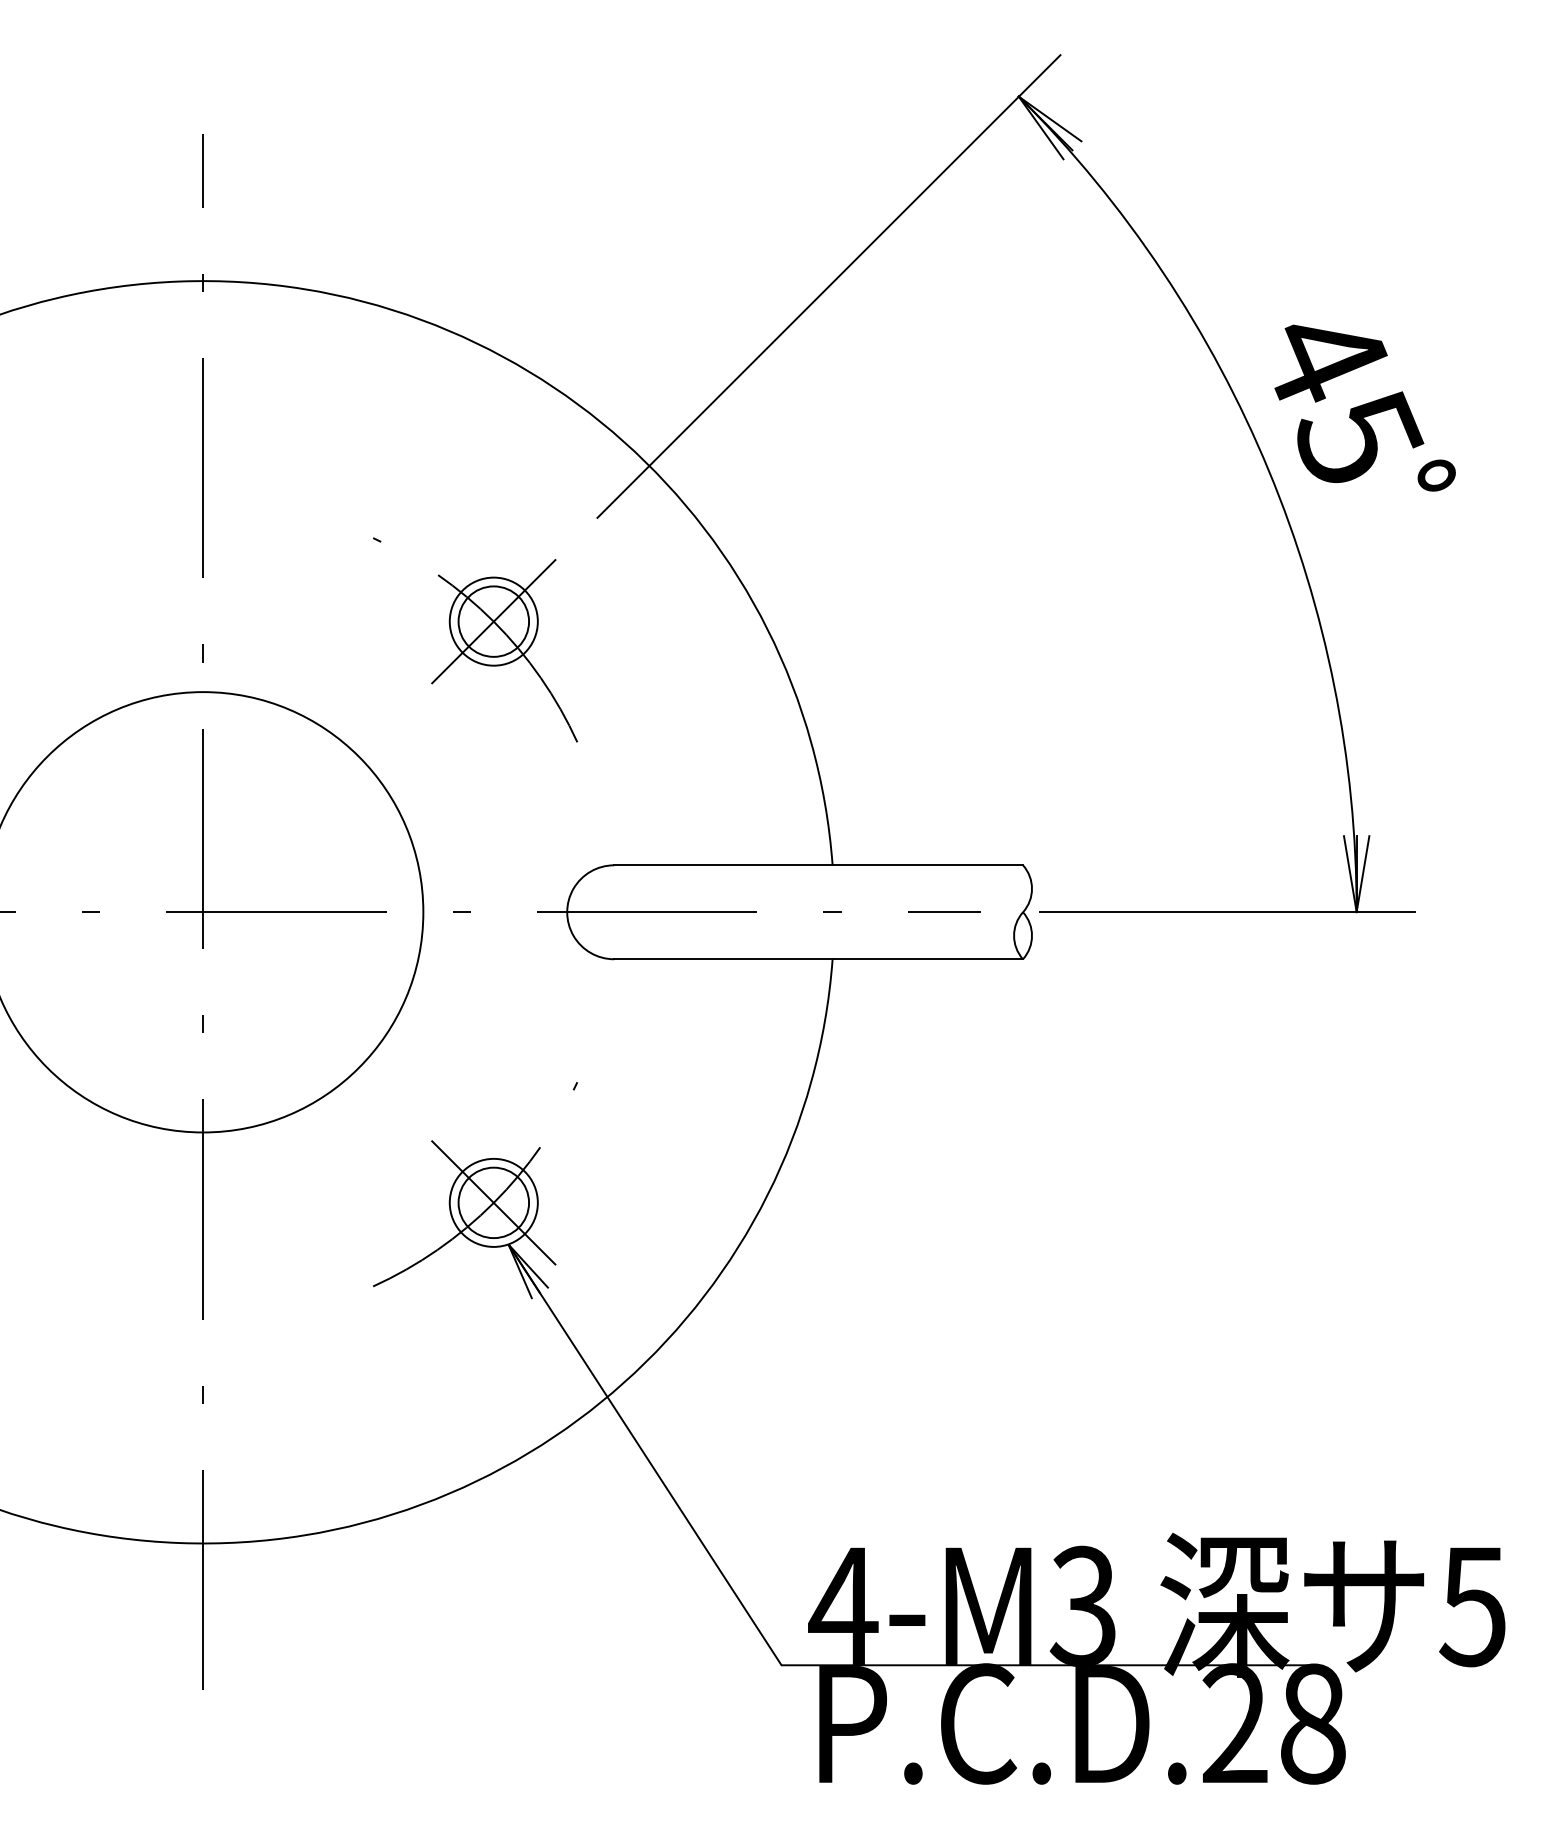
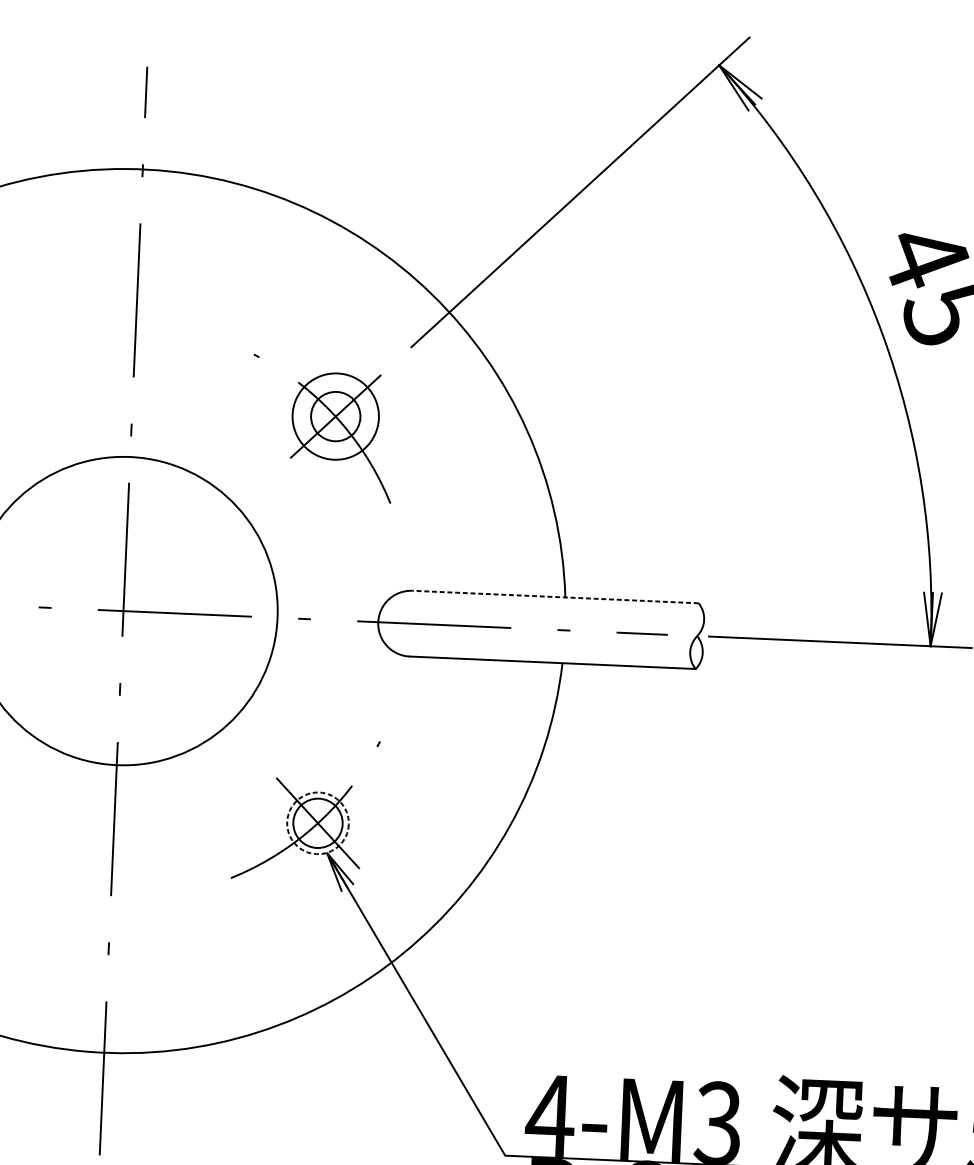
circle: (493, 621) -> (335, 416), size x1.4
line: (818, 865) -> (555, 597), solid -> dashed
circle: (493, 1202) -> (317, 823), solid -> dashed

